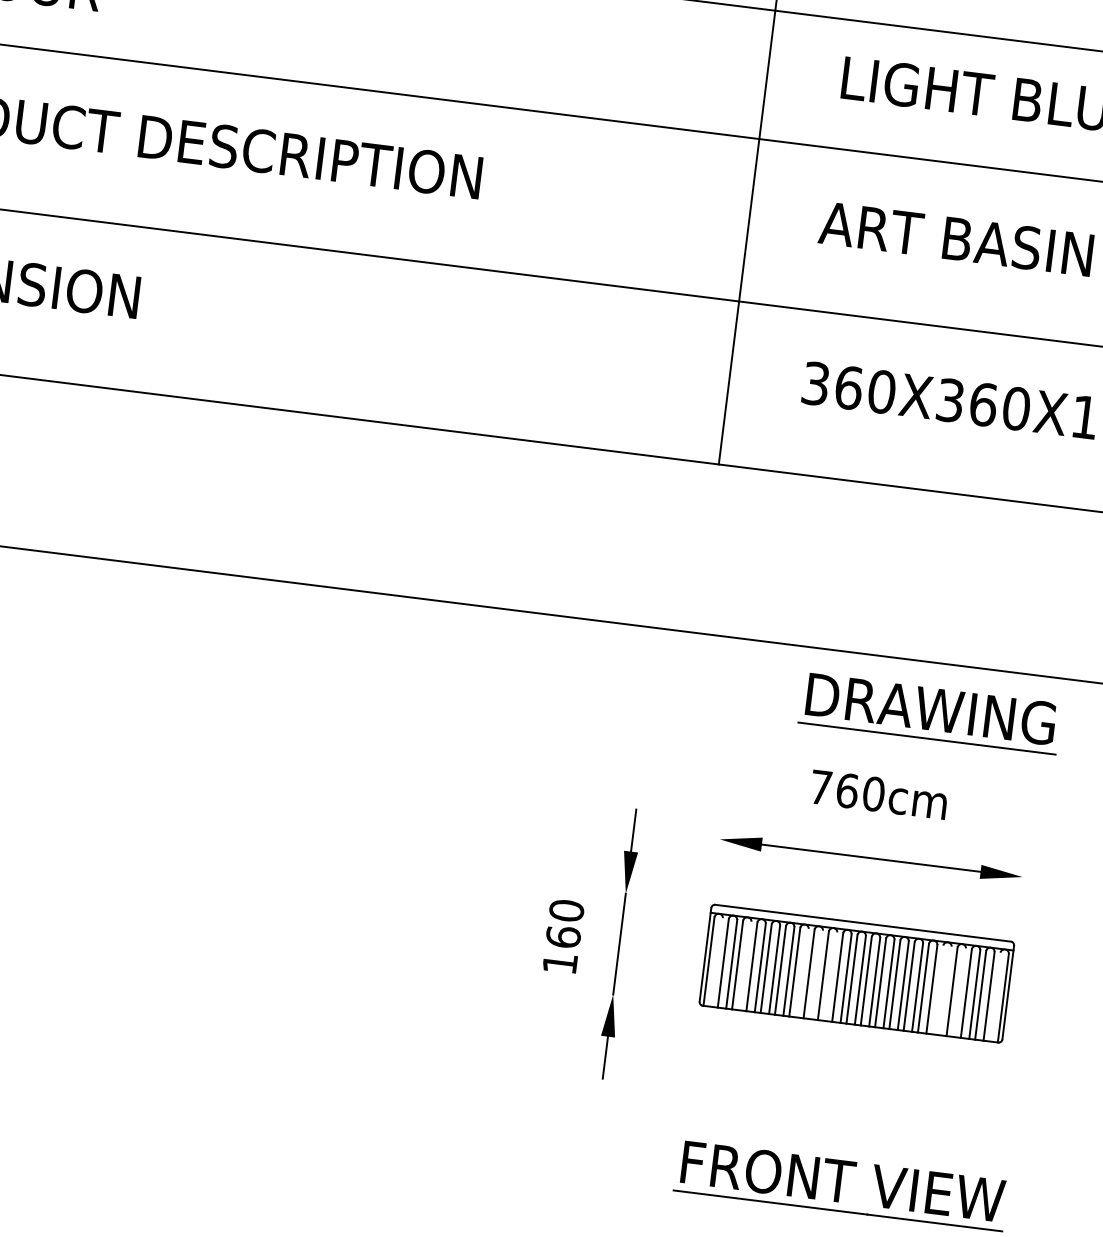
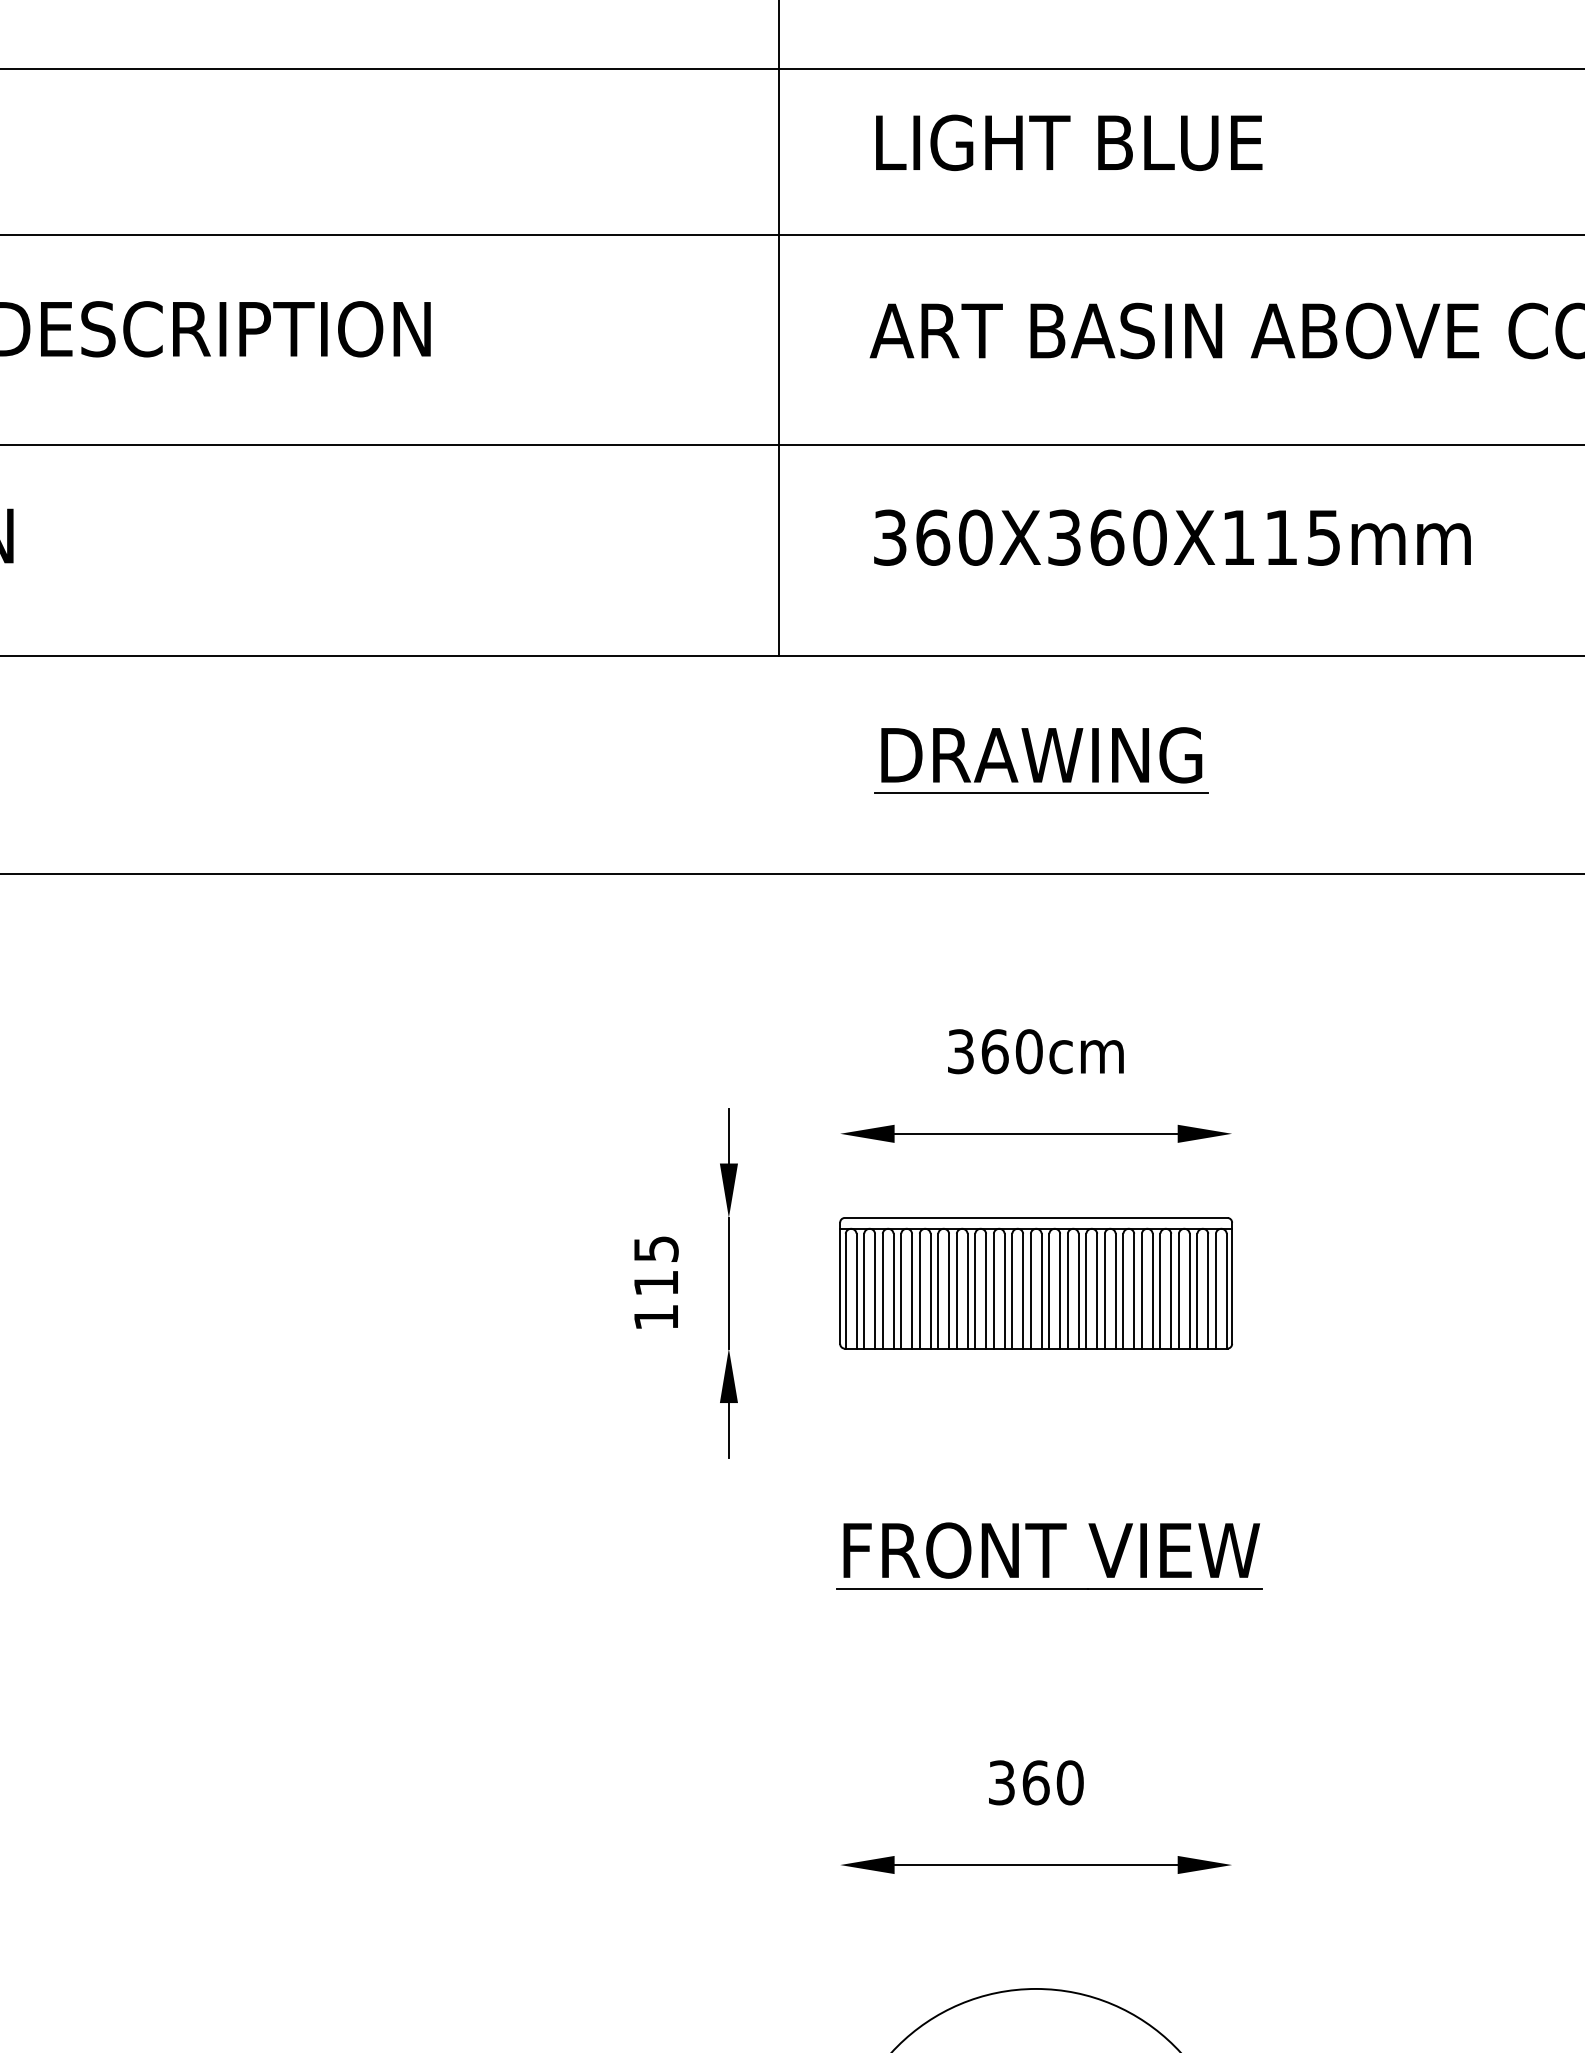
part: (930, 713) -> (1041, 760), moved
text: (820, 787) -> (960, 1051), 760cm -> 360cm
text: (564, 923) -> (655, 1265), 160 -> 115
line: (717, 961) -> (856, 1290), added
line: (745, 965) -> (893, 1290), added
line: (803, 972) -> (967, 1290), added
line: (817, 974) -> (986, 1290), added
line: (831, 976) -> (1004, 1290), added
line: (937, 989) -> (1141, 1290), added
line: (946, 990) -> (1152, 1290), added
line: (960, 992) -> (1171, 1290), added
line: (994, 996) -> (1215, 1290), added

